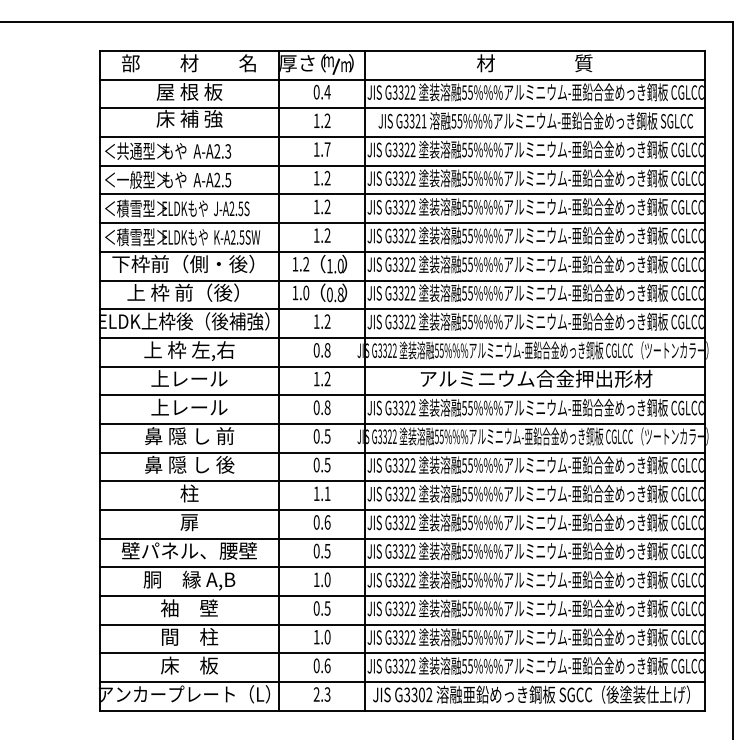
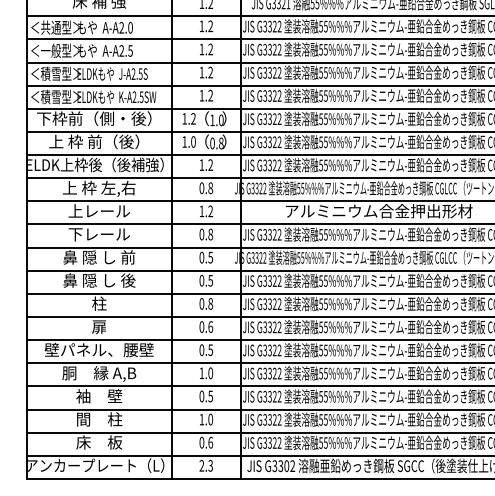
text: (327, 149) -> (210, 26), 1.7 -> 1.2
text: (228, 151) -> (130, 27), A-A2.3 -> A-A2.0
text: (159, 407) -> (75, 234), 上レール -> 下レール
text: (321, 493) -> (205, 303), 1.1 -> 0.8

